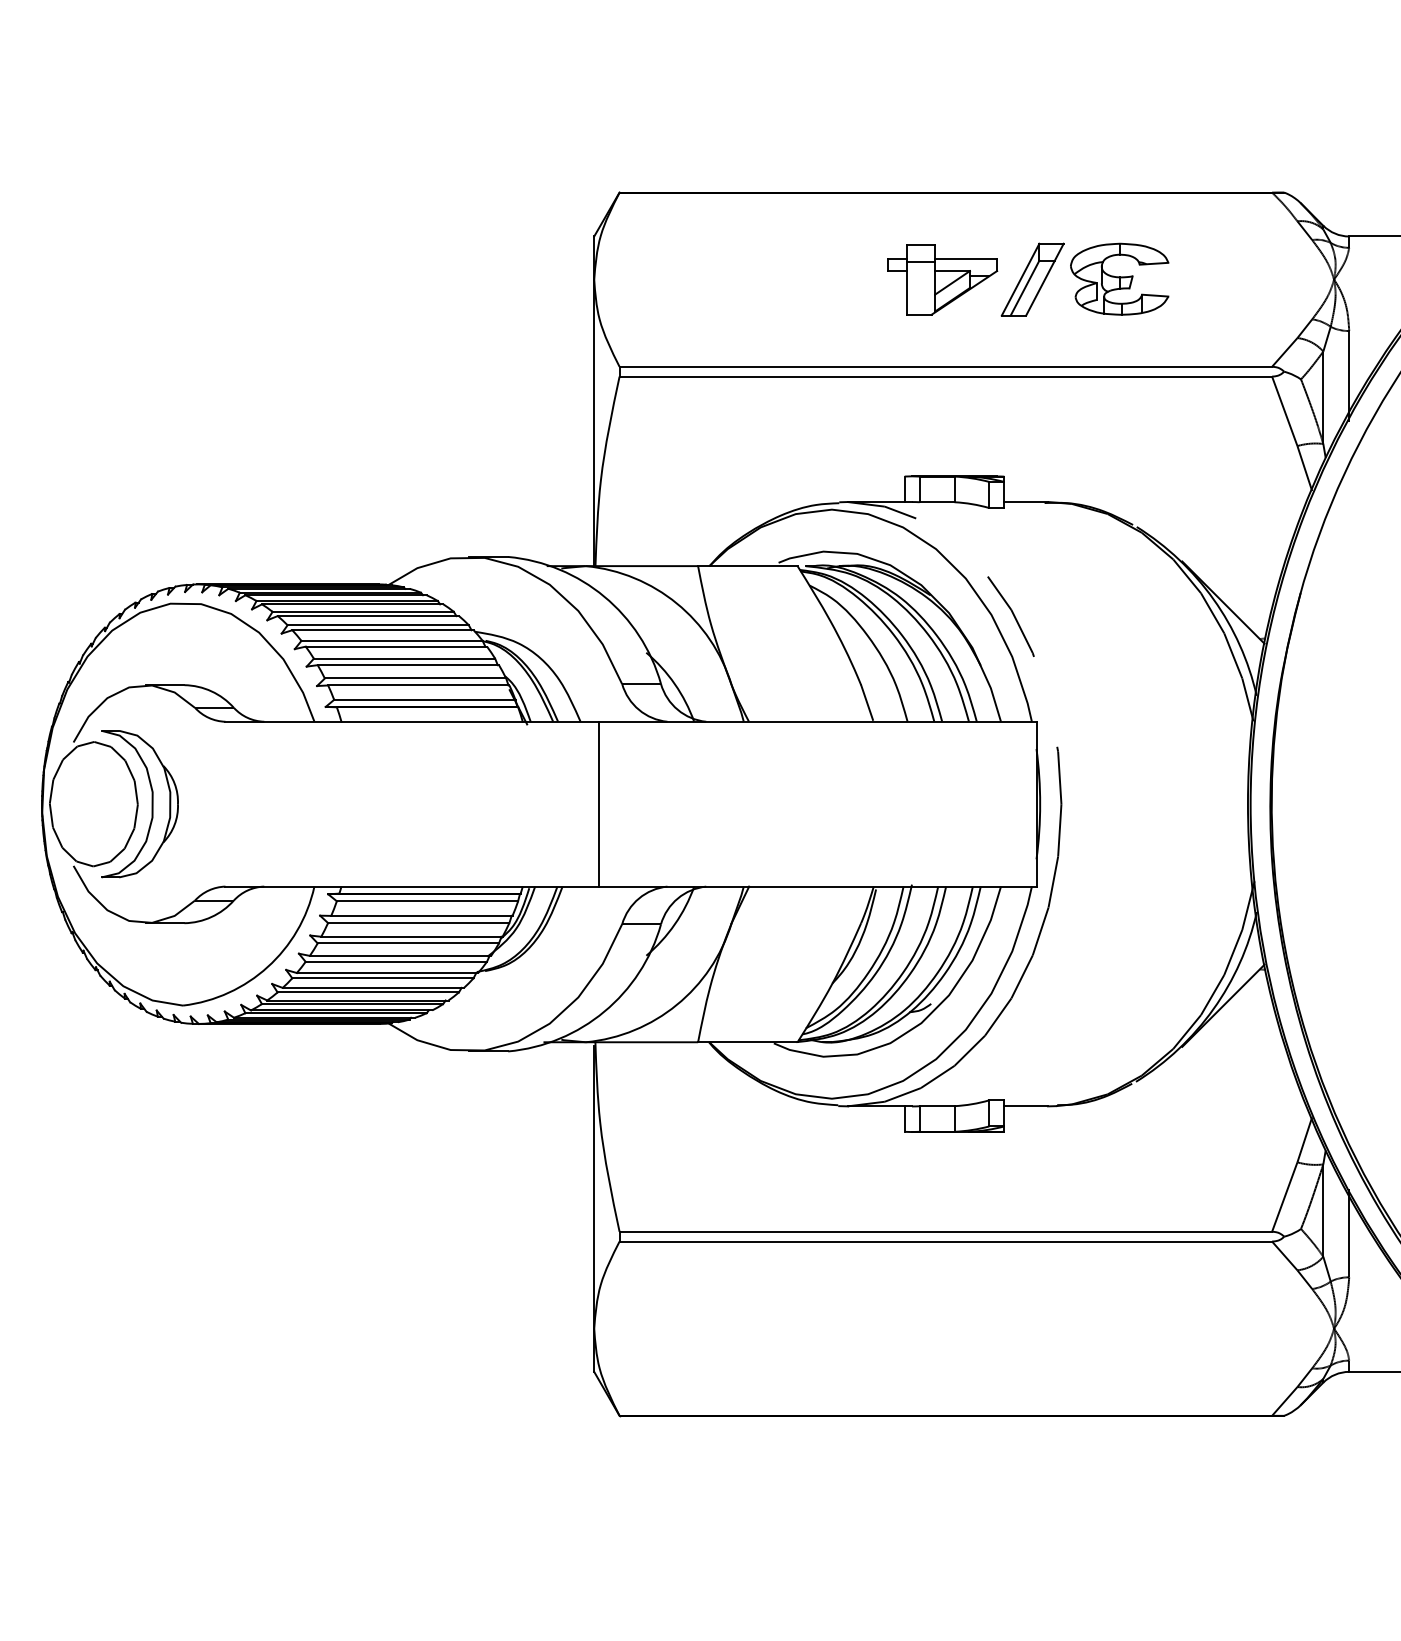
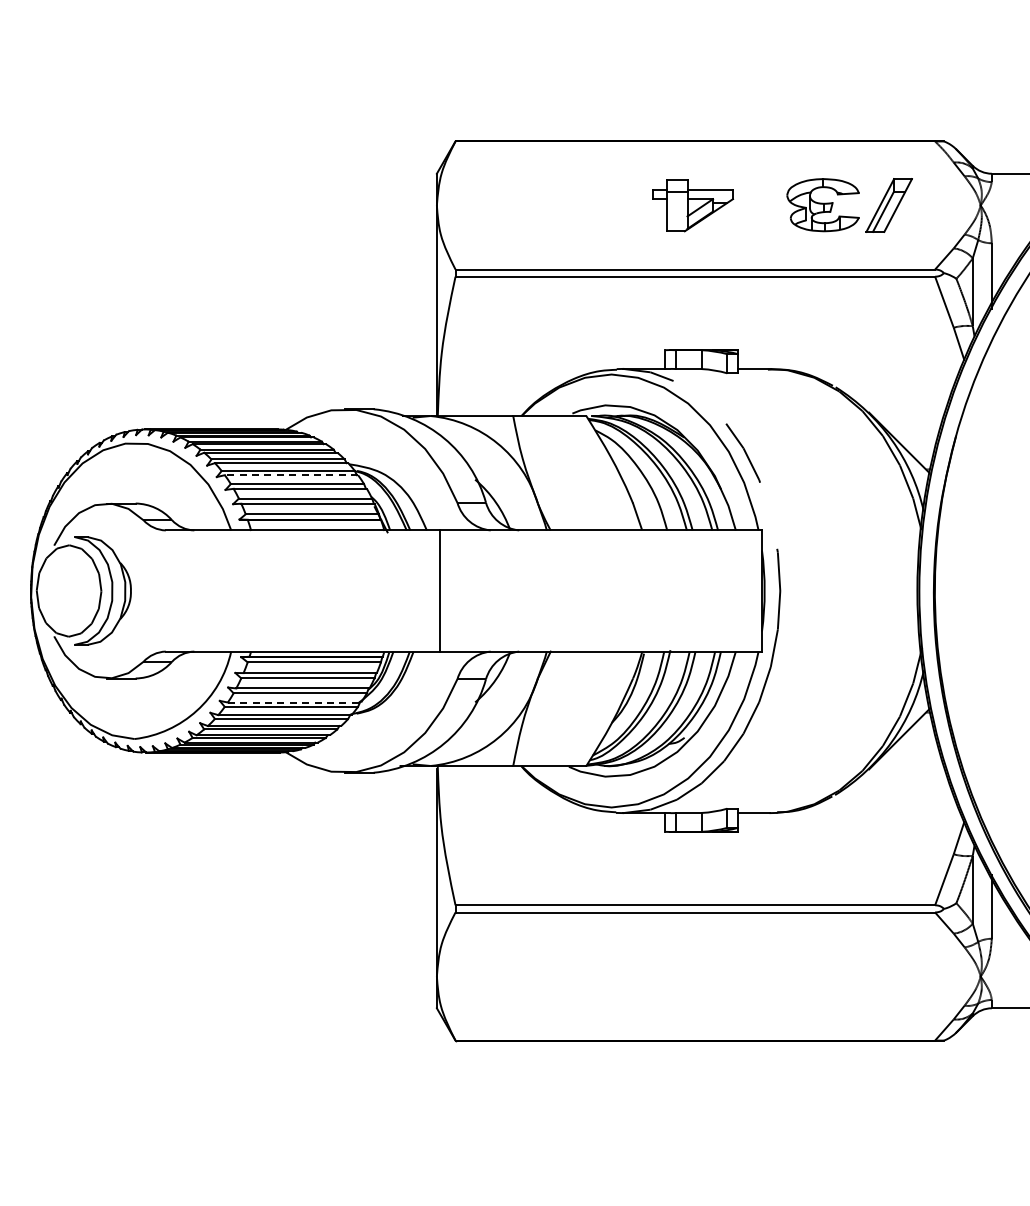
part: (1031, 279) -> (888, 205), moved
line: (396, 647) -> (291, 475), solid -> dashed
line: (400, 955) -> (294, 702), solid -> dashed

